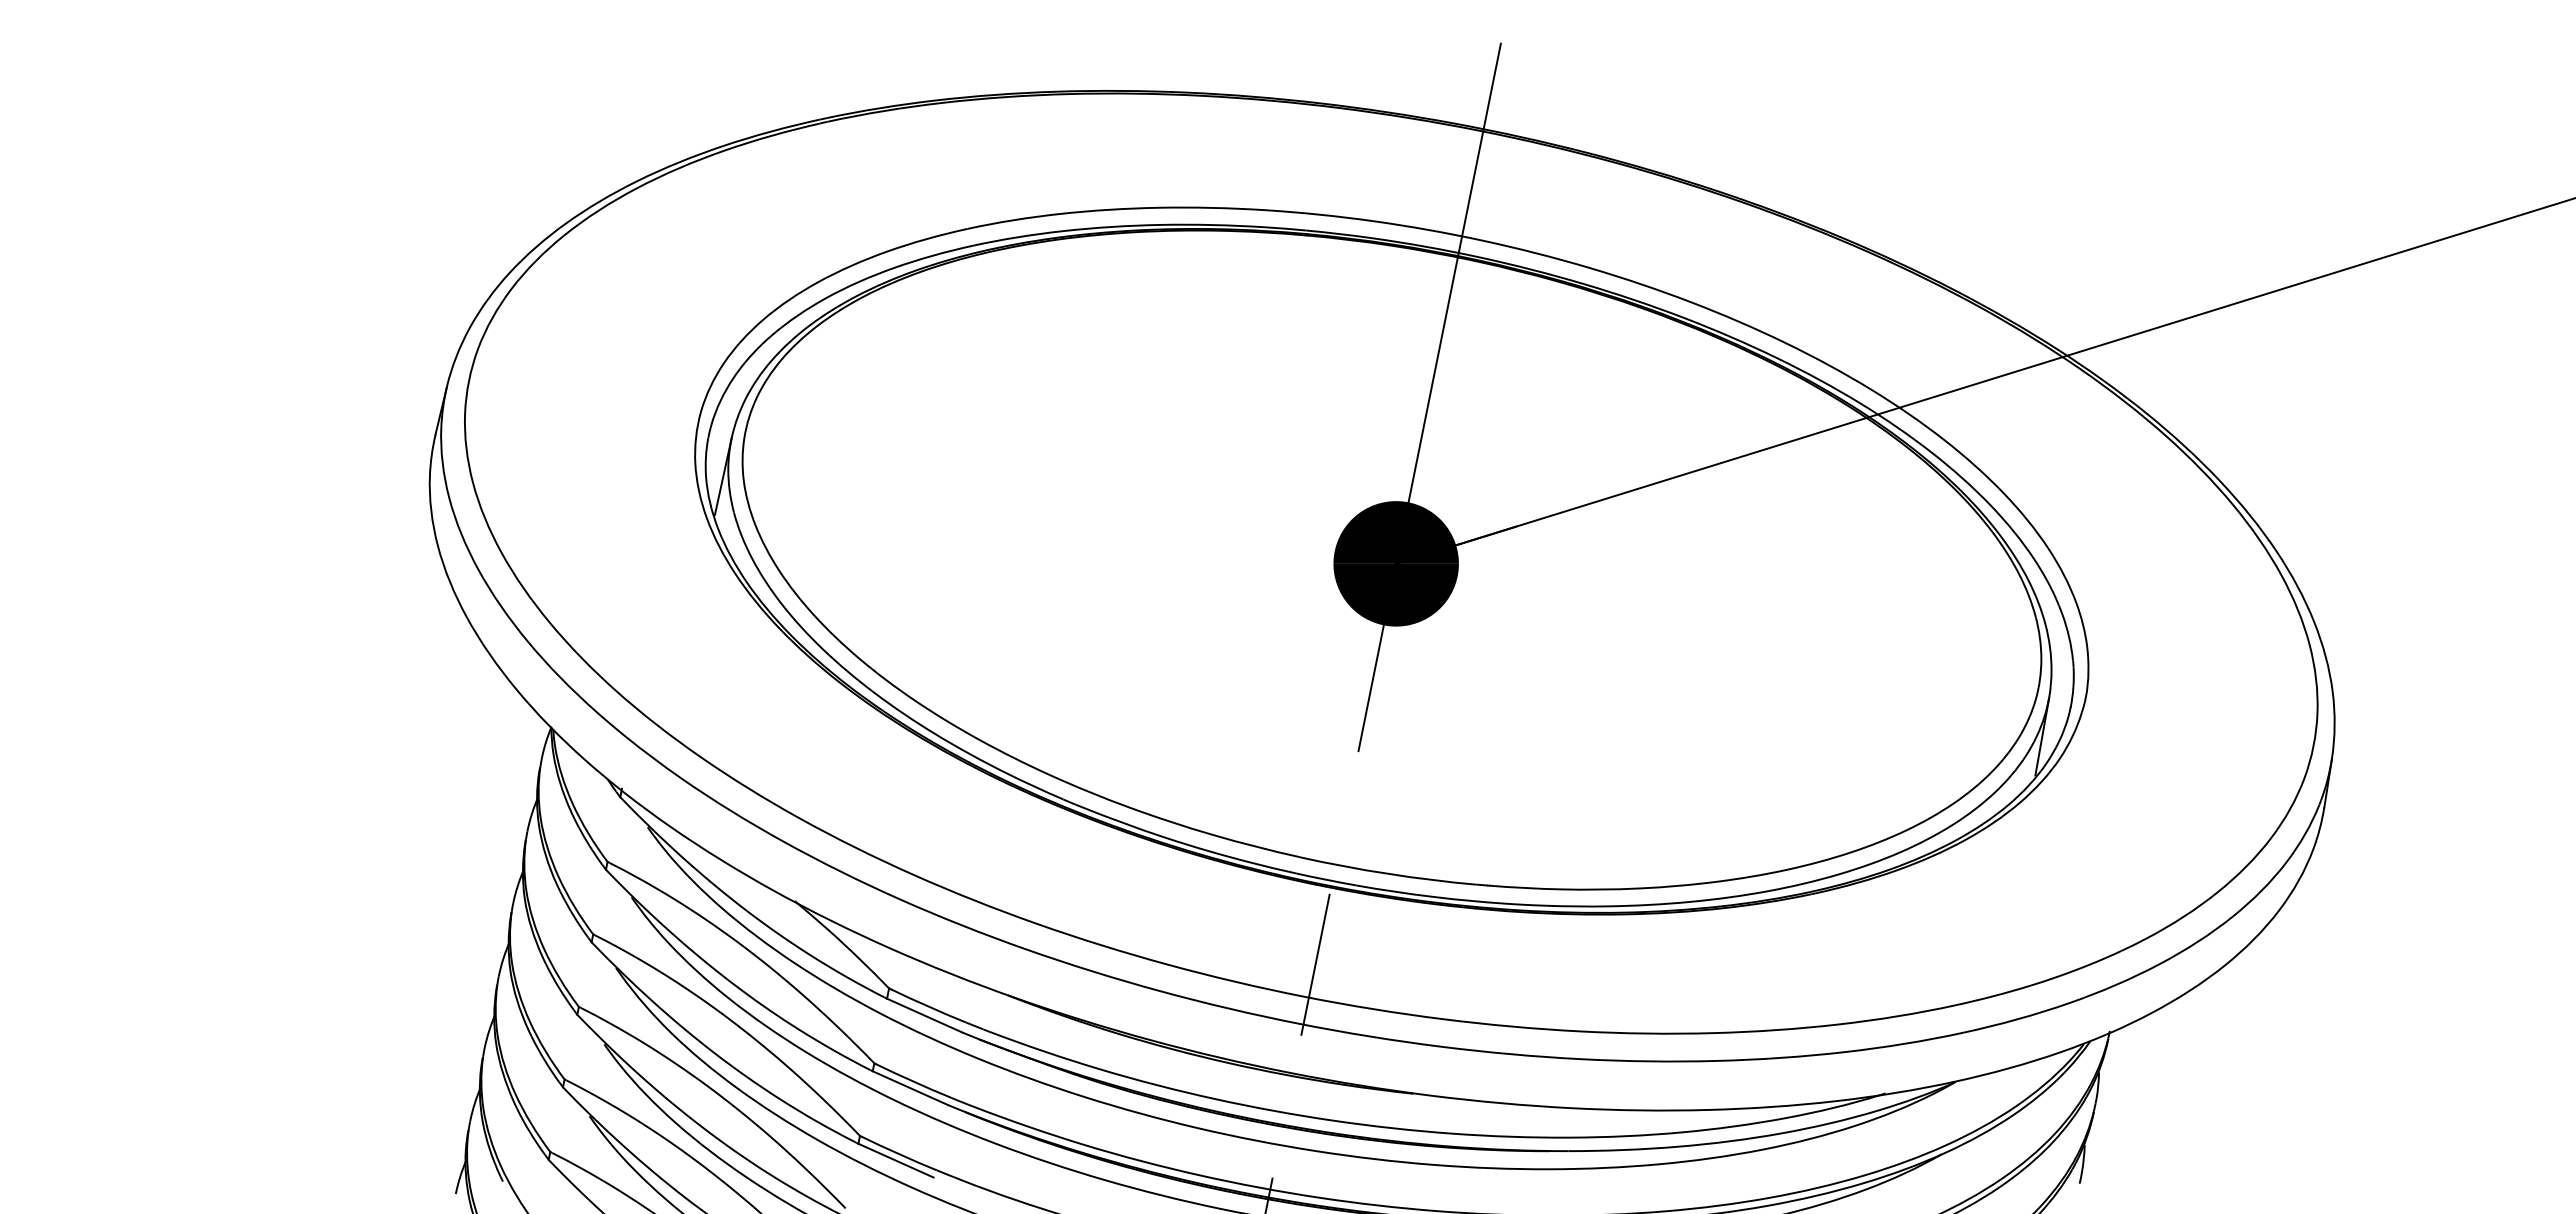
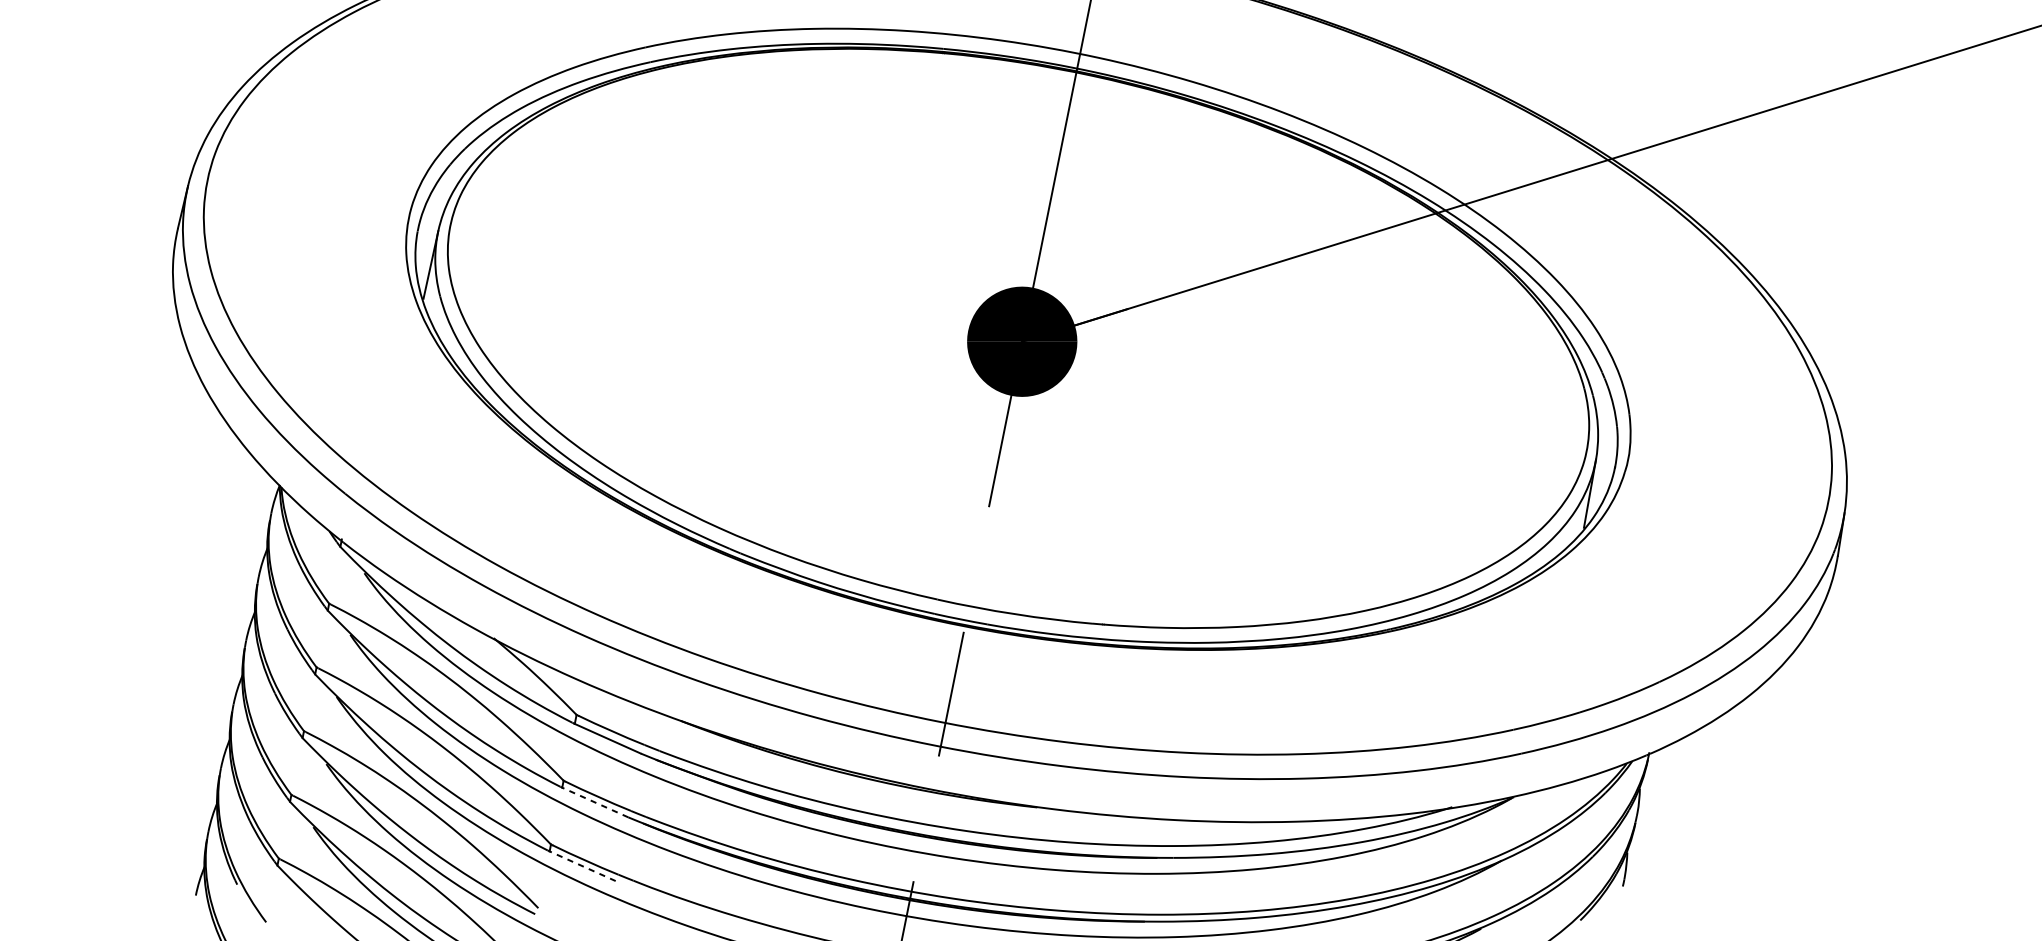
line: (909, 1087) -> (594, 801), solid -> dashed
line: (895, 1160) -> (582, 866), solid -> dashed

